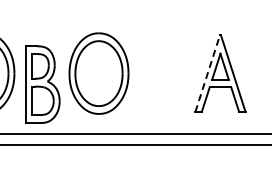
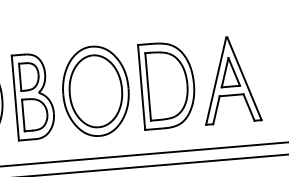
part: (163, 73) -> (167, 85), added
line: (207, 73) -> (215, 81), dashed -> solid
part: (42, 84) -> (33, 96), moved

